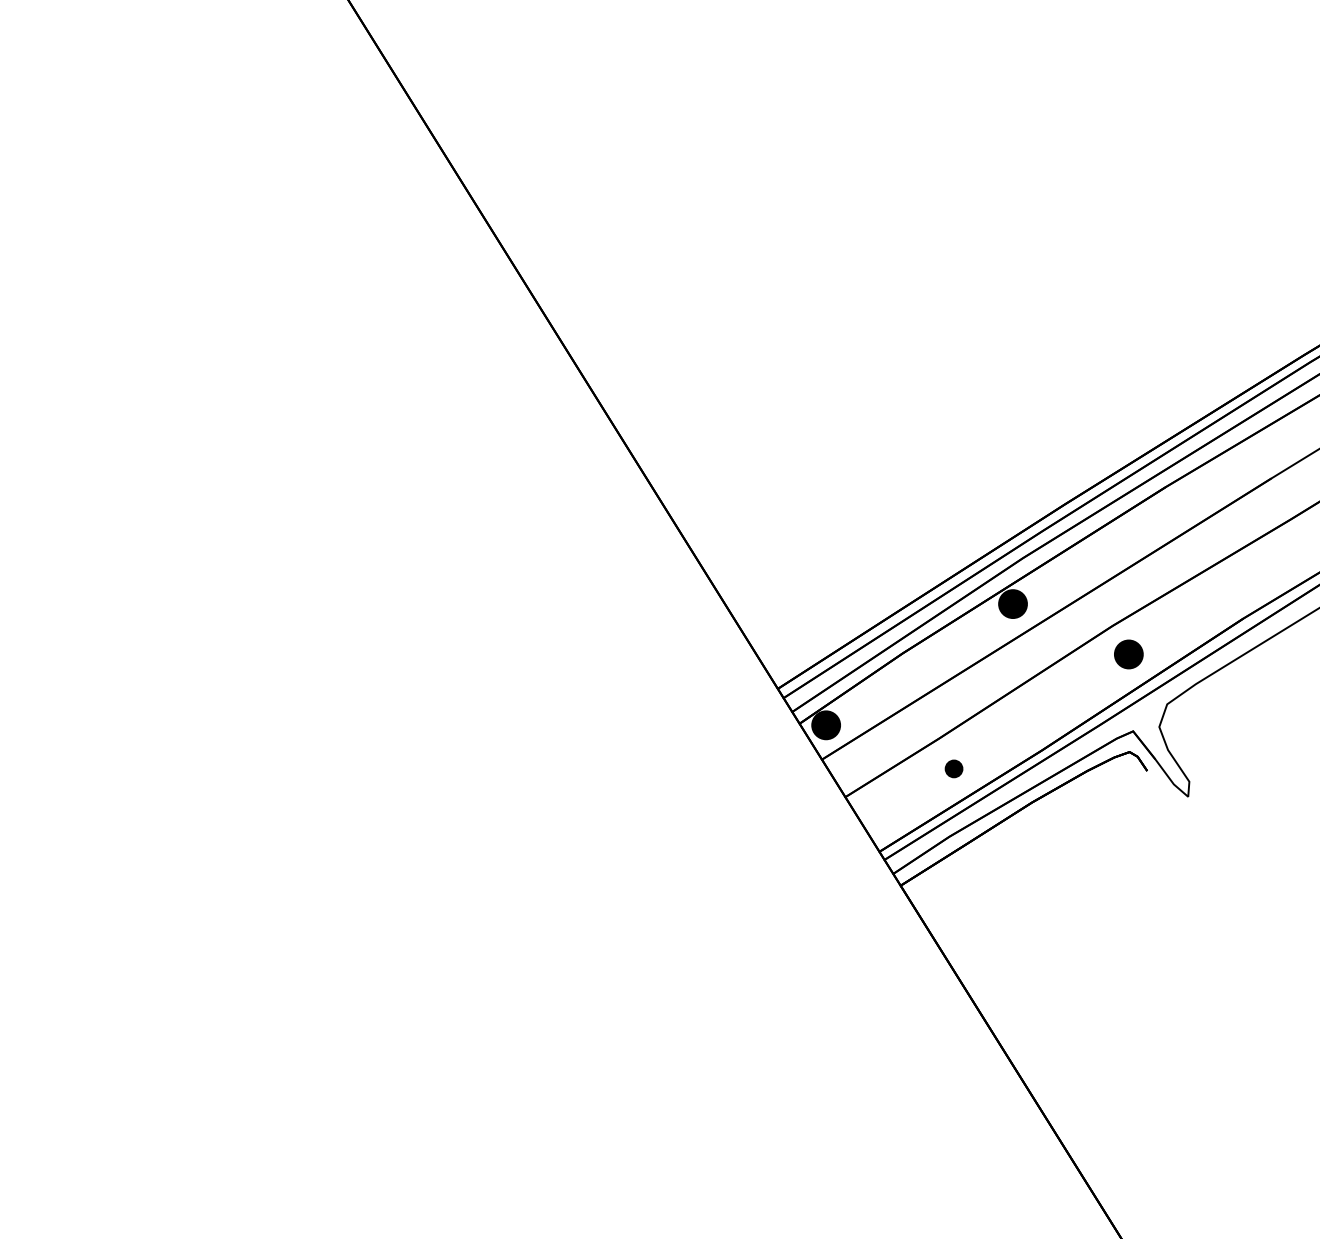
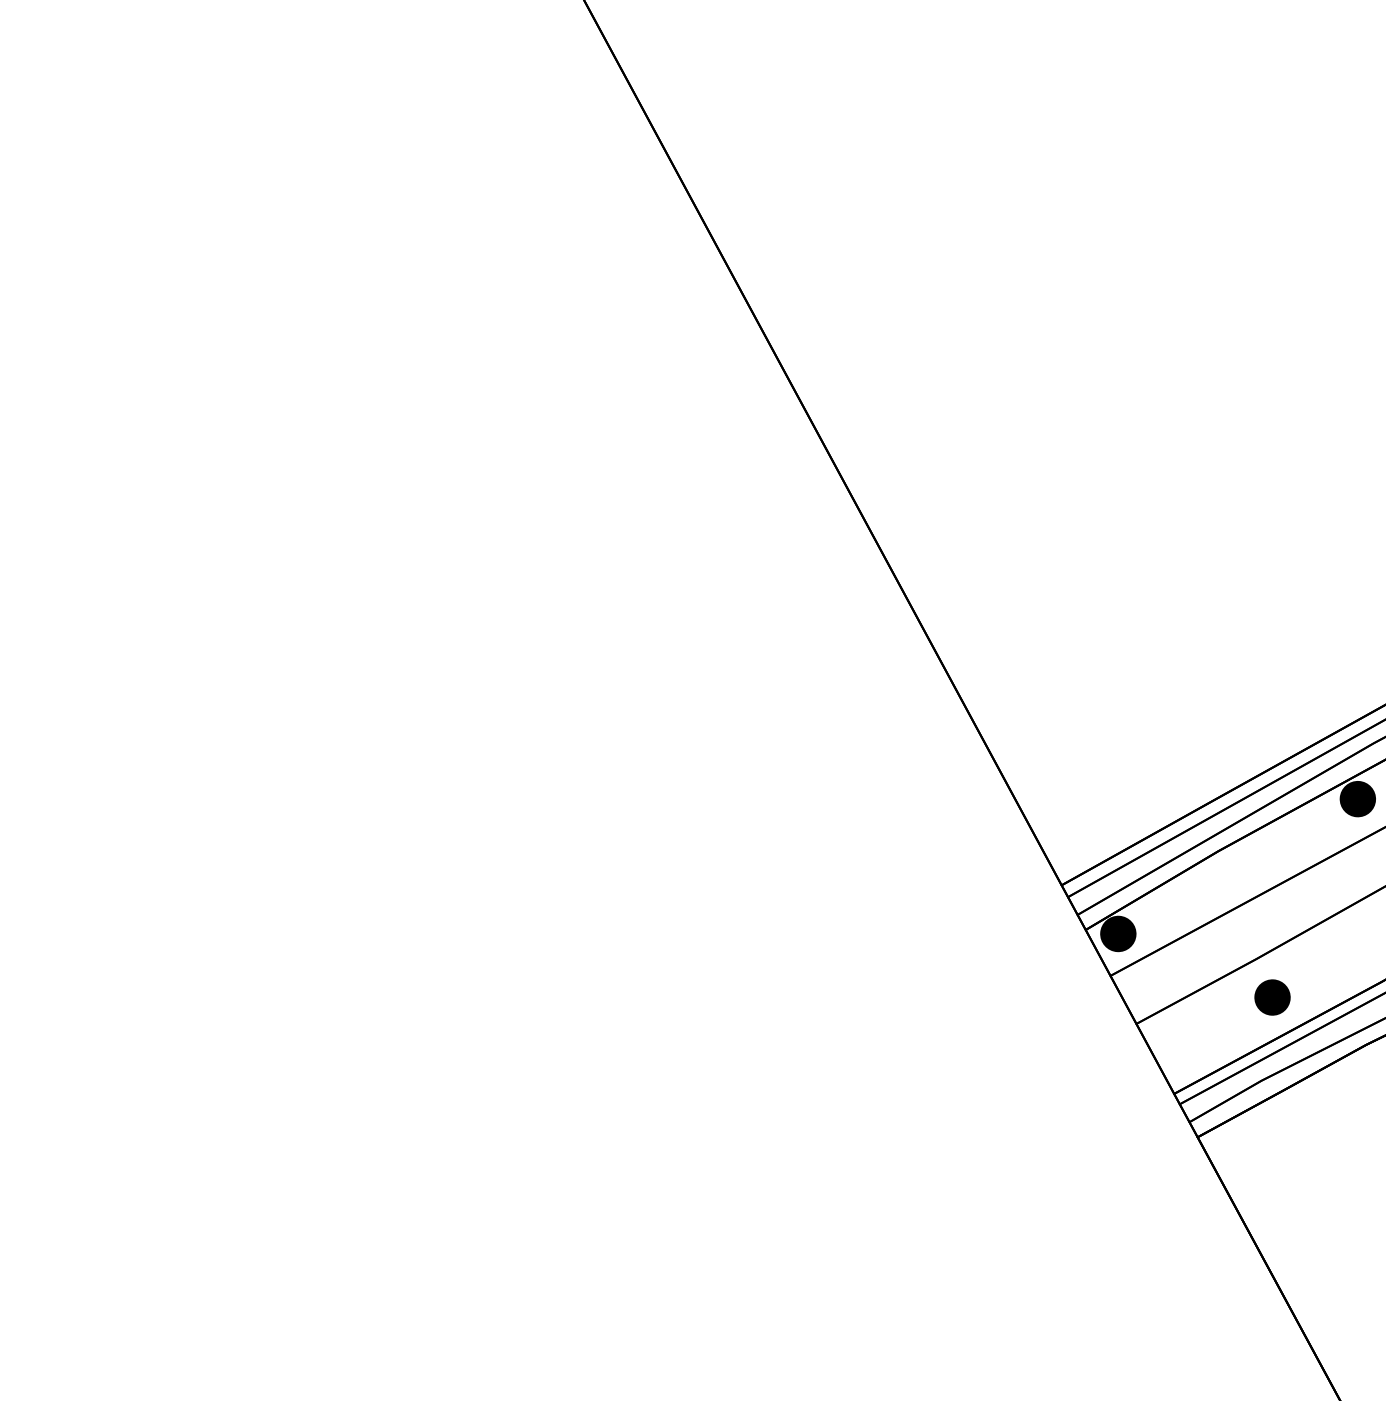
part: (953, 768) -> (1271, 997), size x1.67

